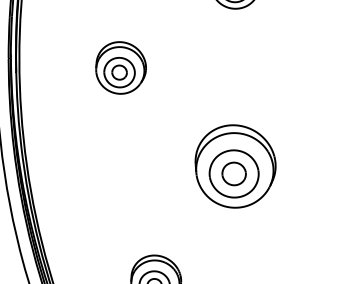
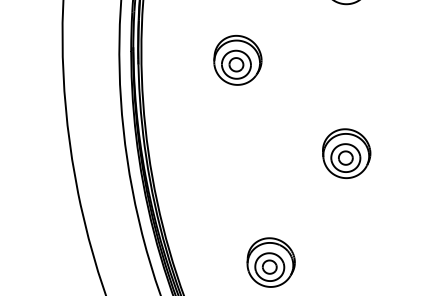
part: (235, 166) -> (346, 153), size x0.62

